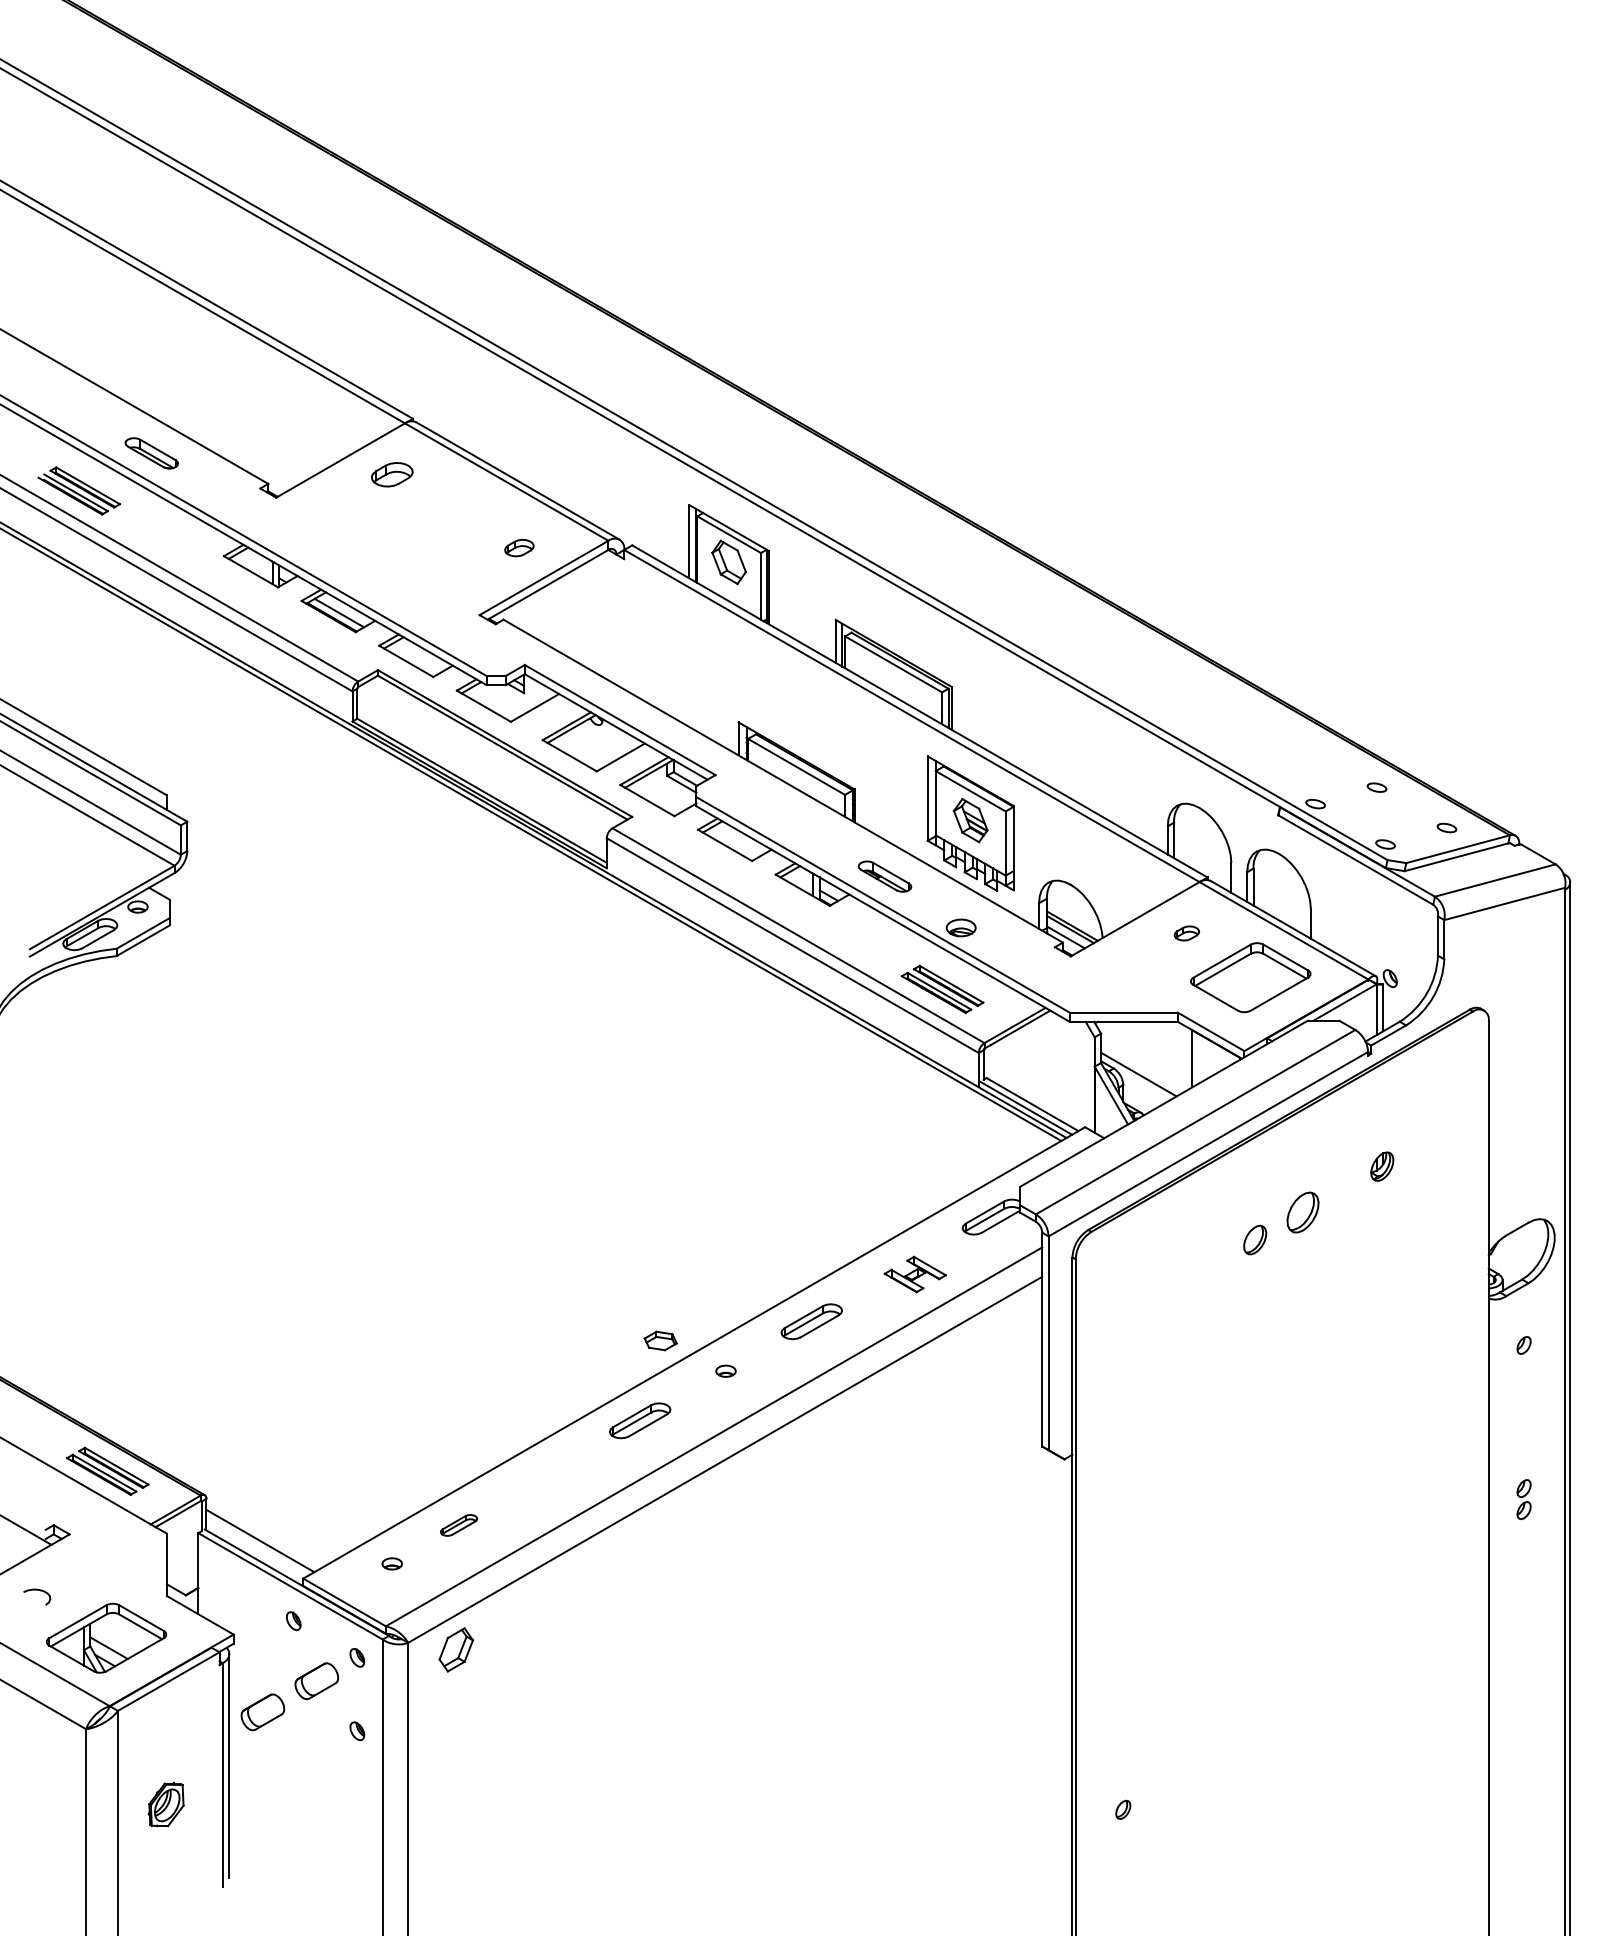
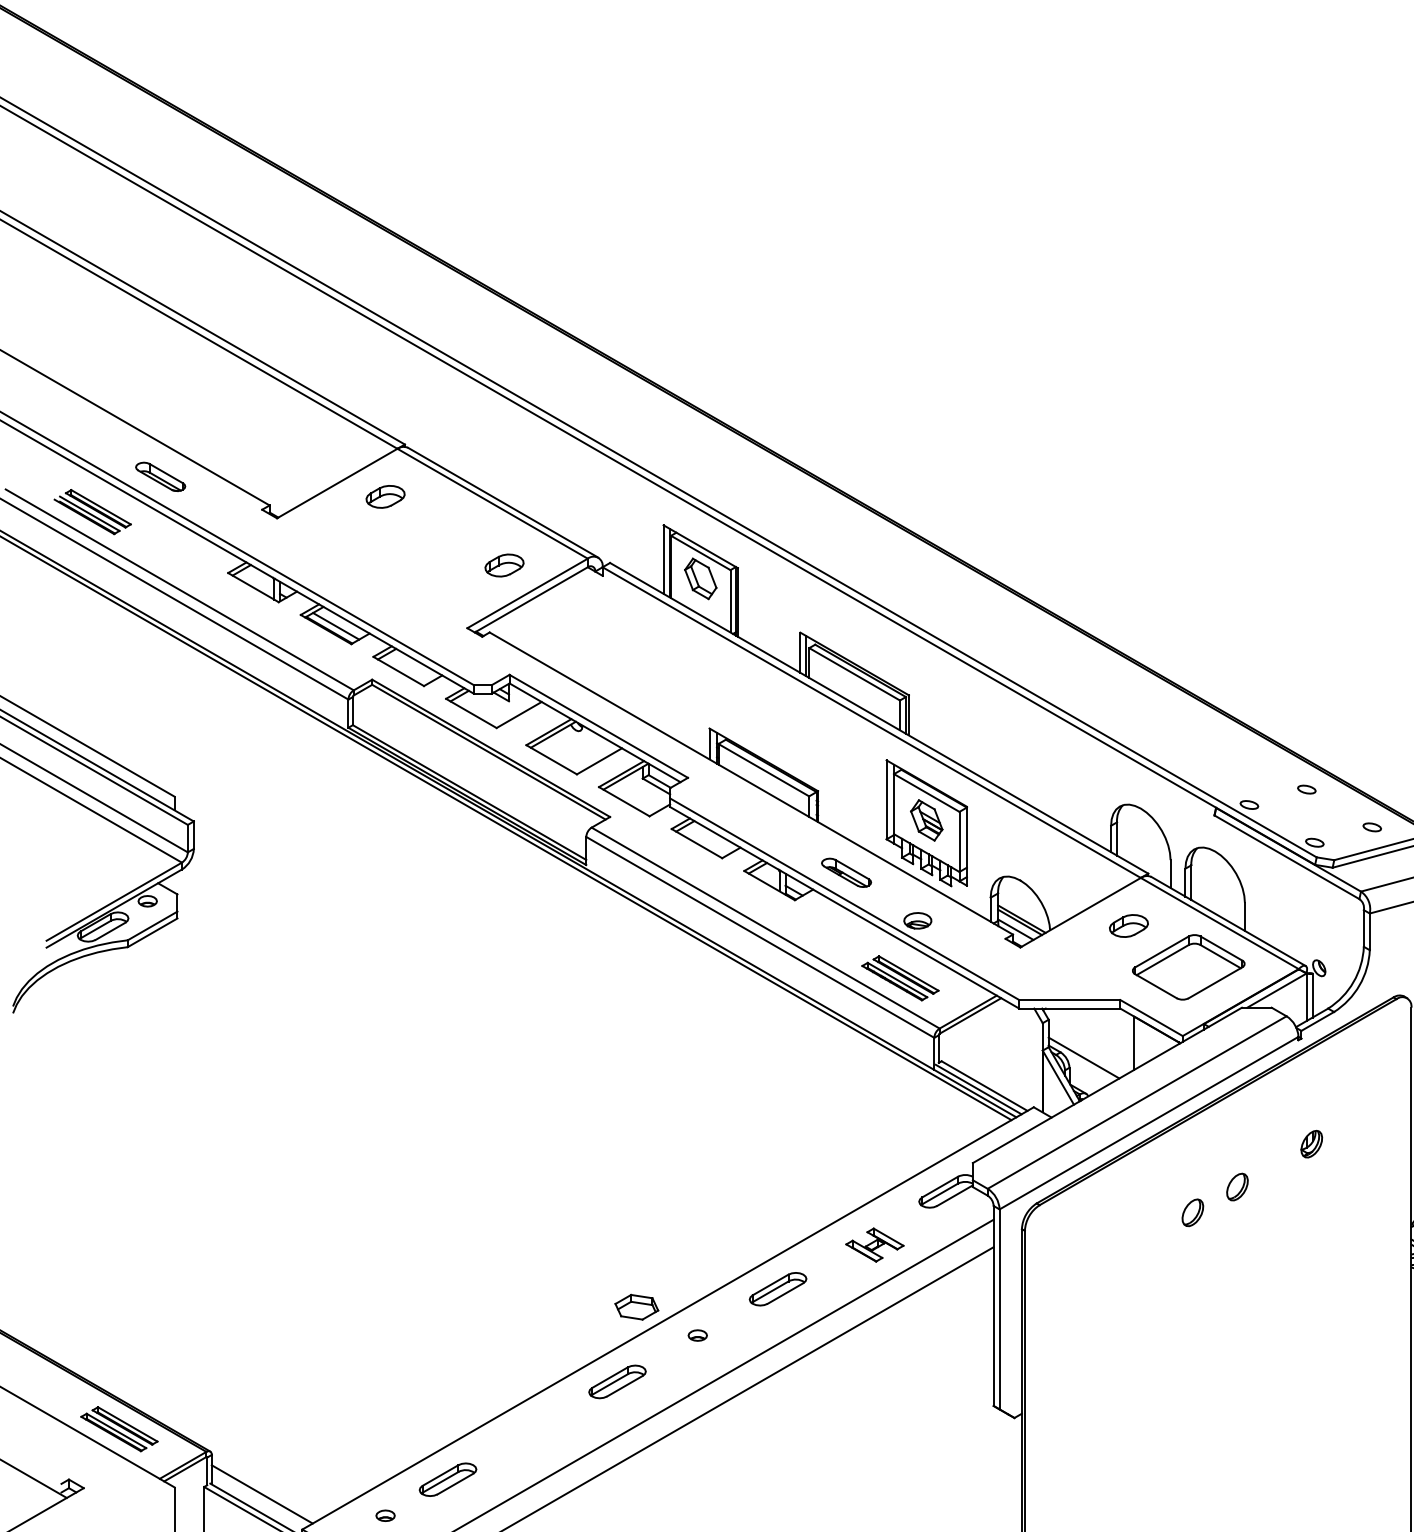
part: (519, 547) -> (504, 564), size x1.43
part: (1186, 933) -> (1128, 926), size x1.67
part: (1302, 1212) -> (1237, 1187), size x0.71
part: (660, 1340) -> (636, 1306), size x1.43
part: (458, 1525) -> (447, 1479), size x1.67

